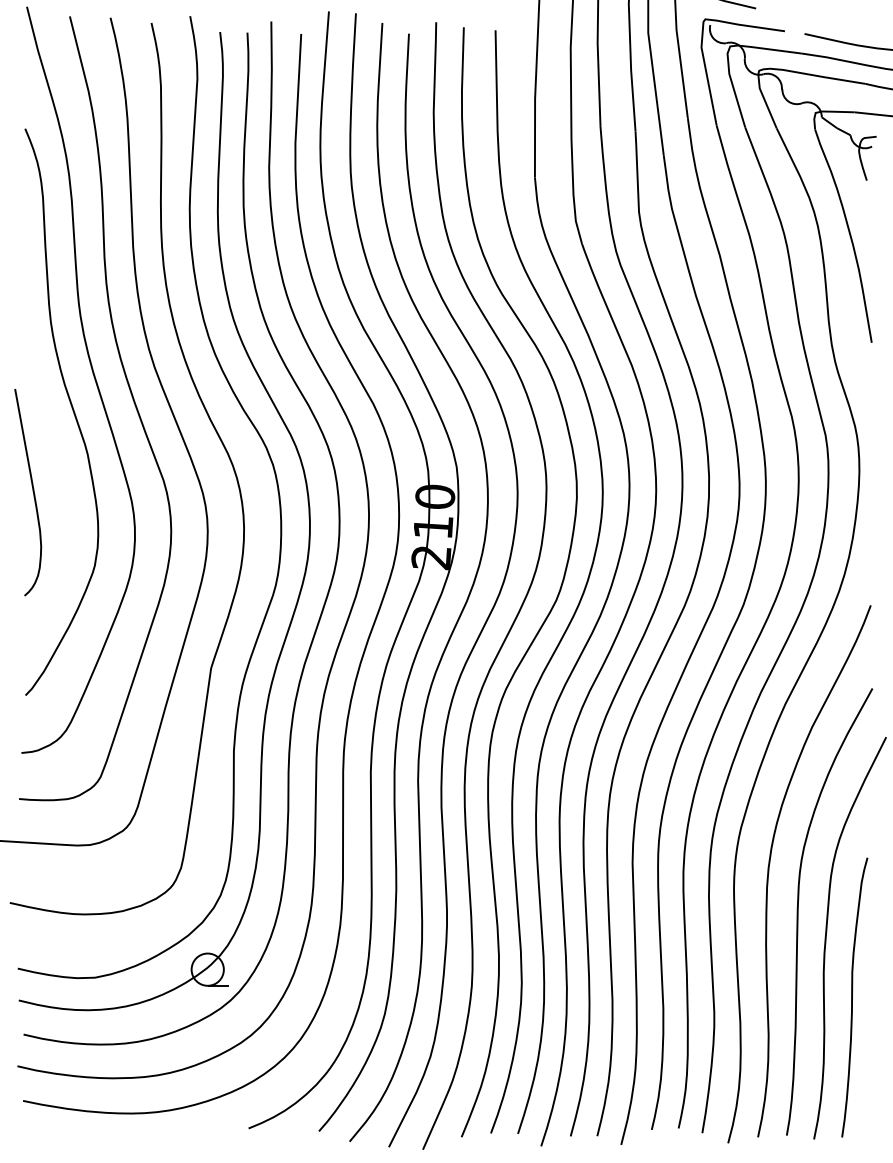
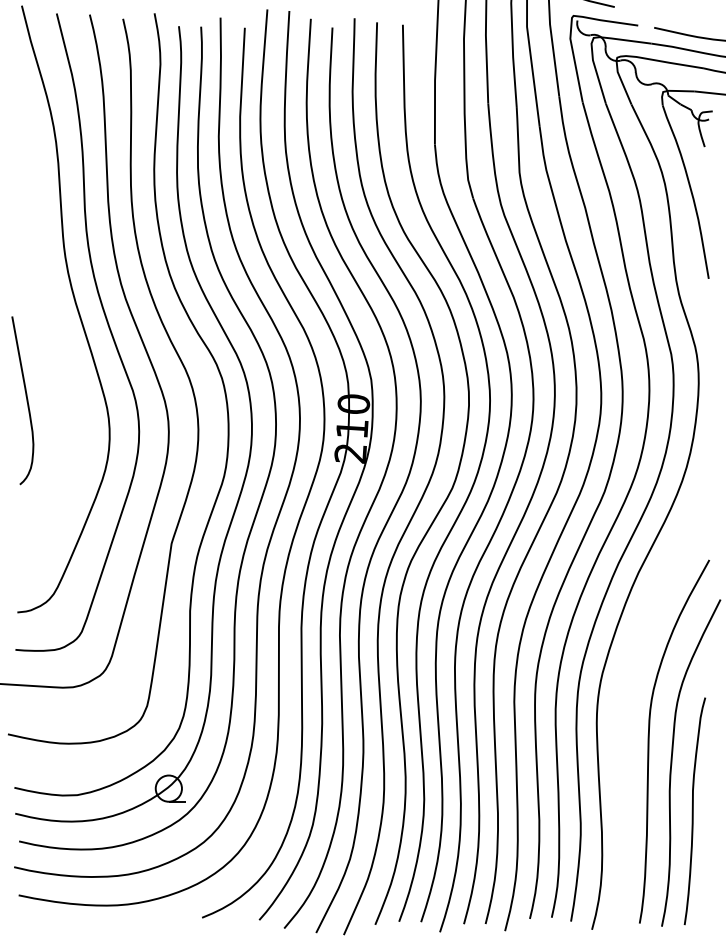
curve: (70, 407) -> (57, 331), removed
curve: (770, 864) -> (626, 703), removed

